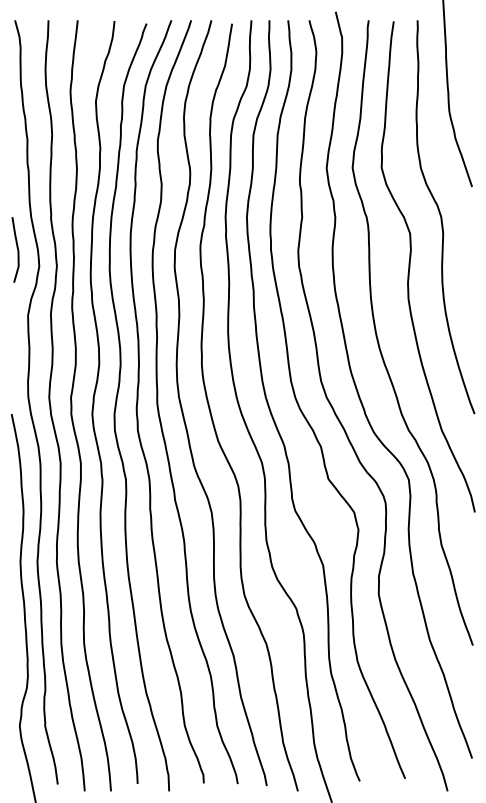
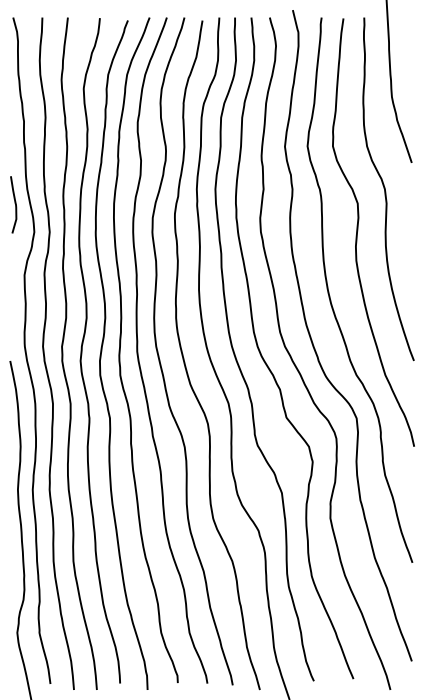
curve: (16, 248) -> (14, 203), moved

